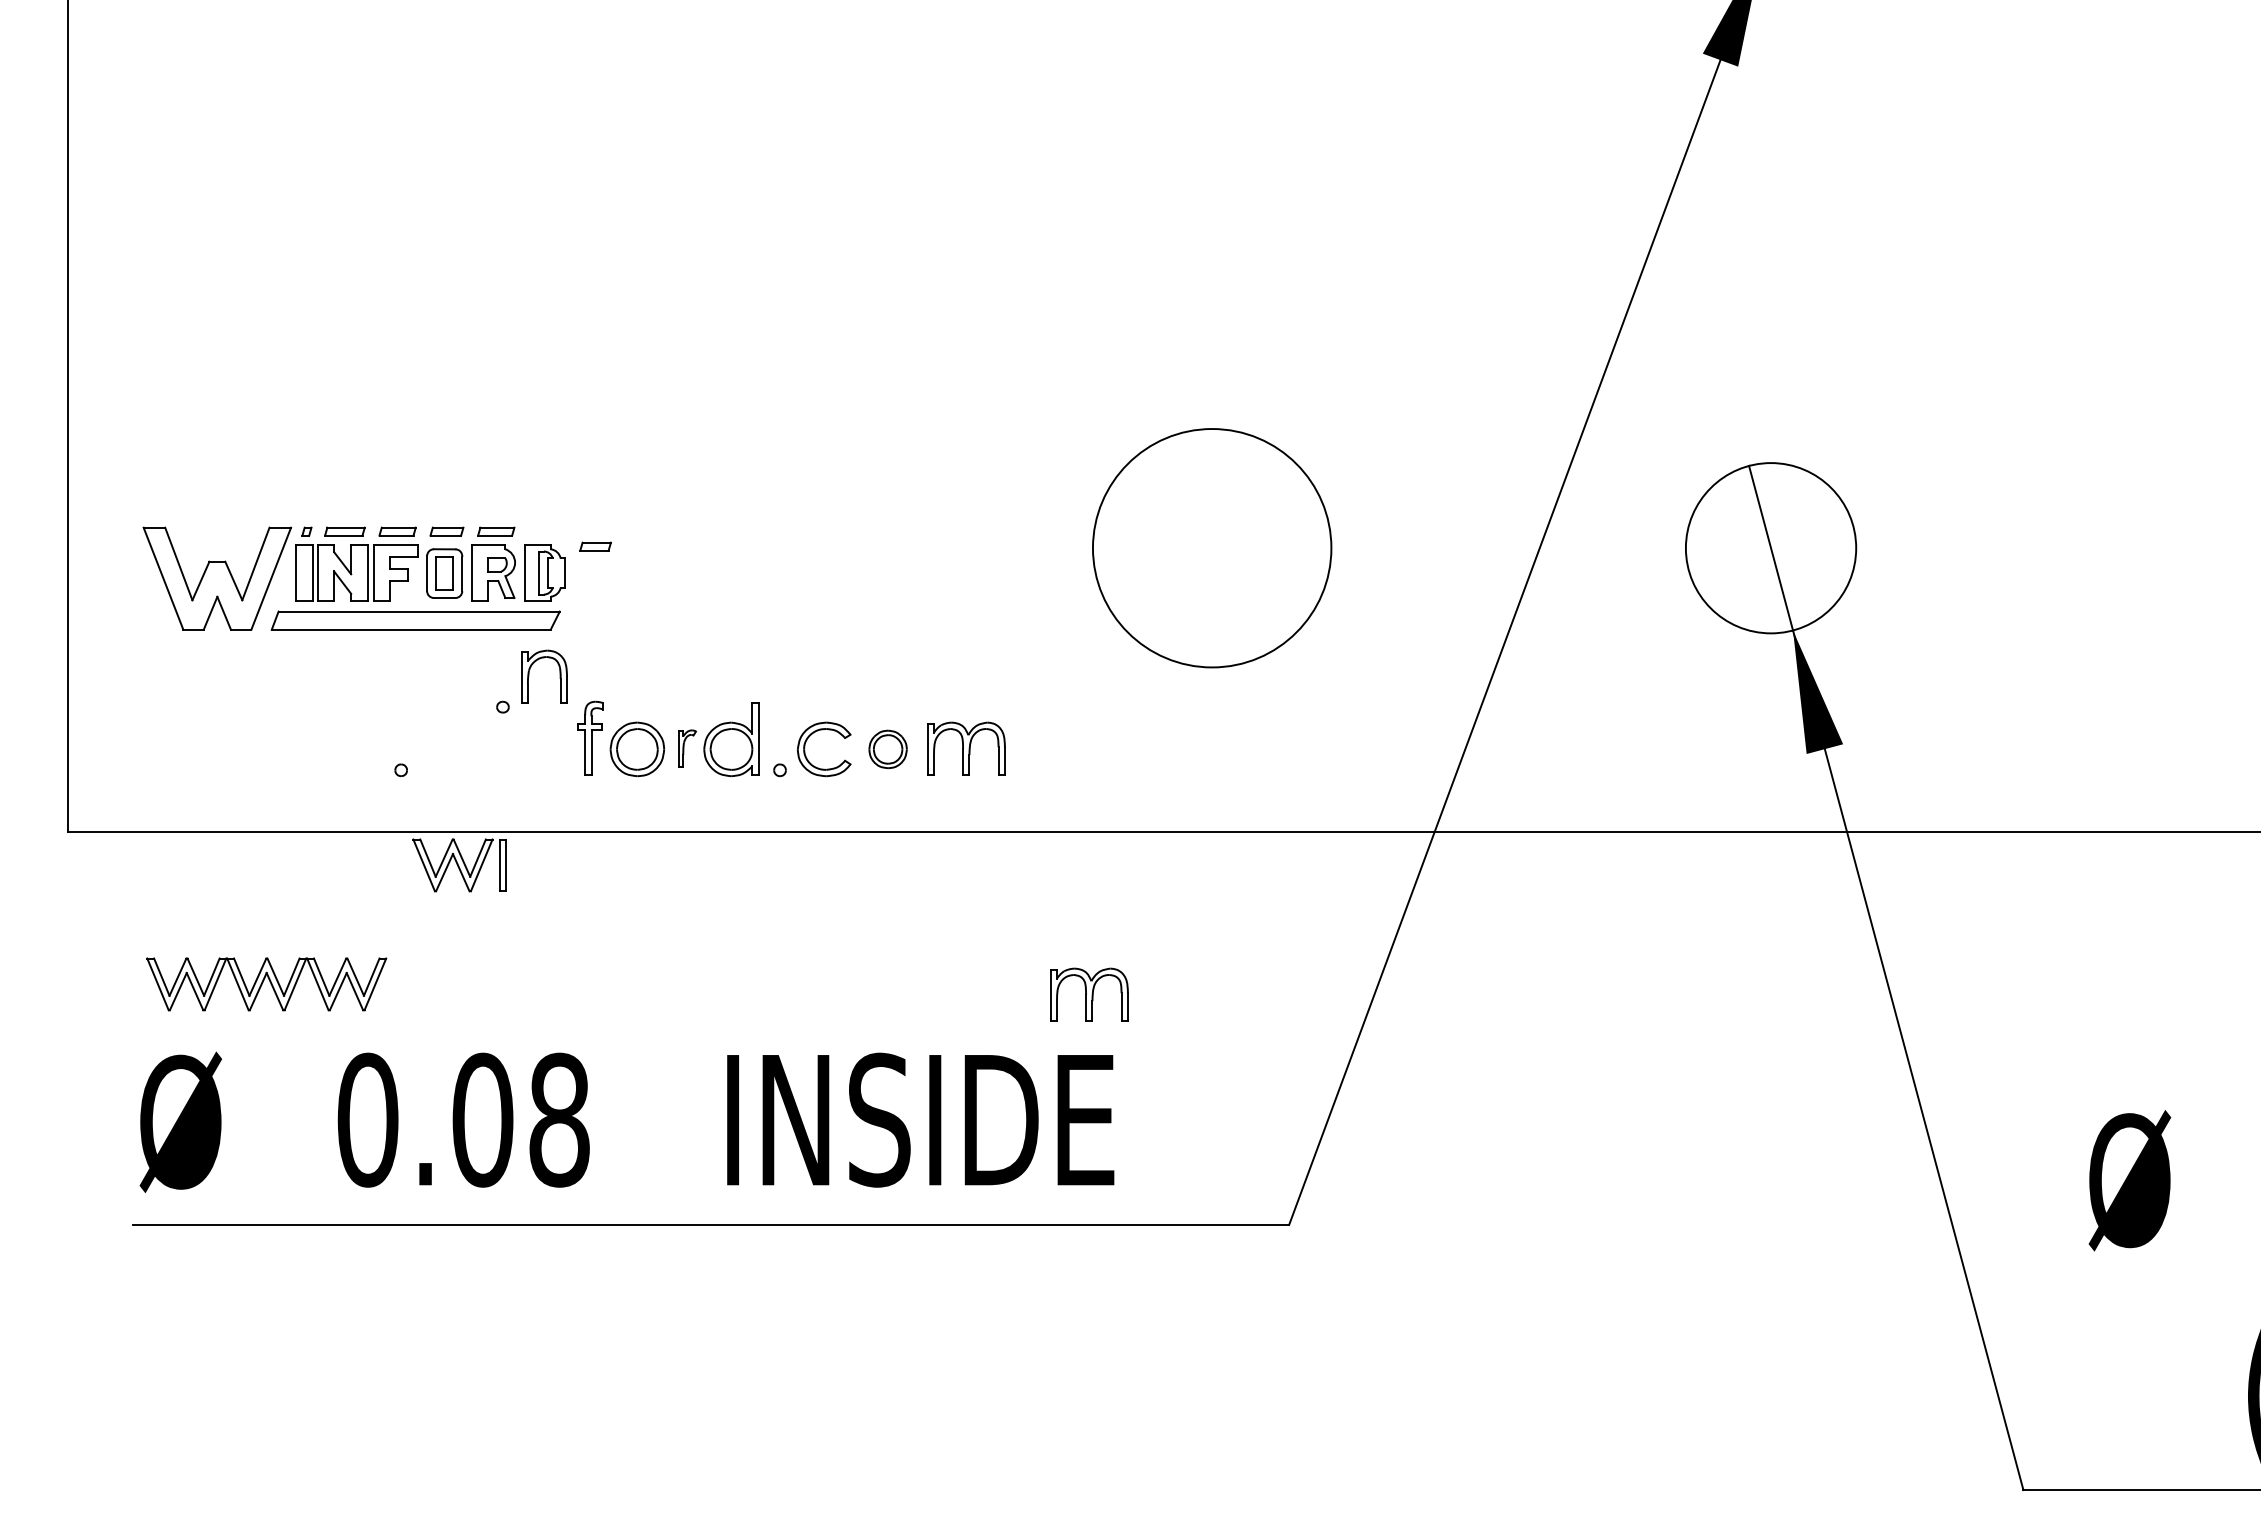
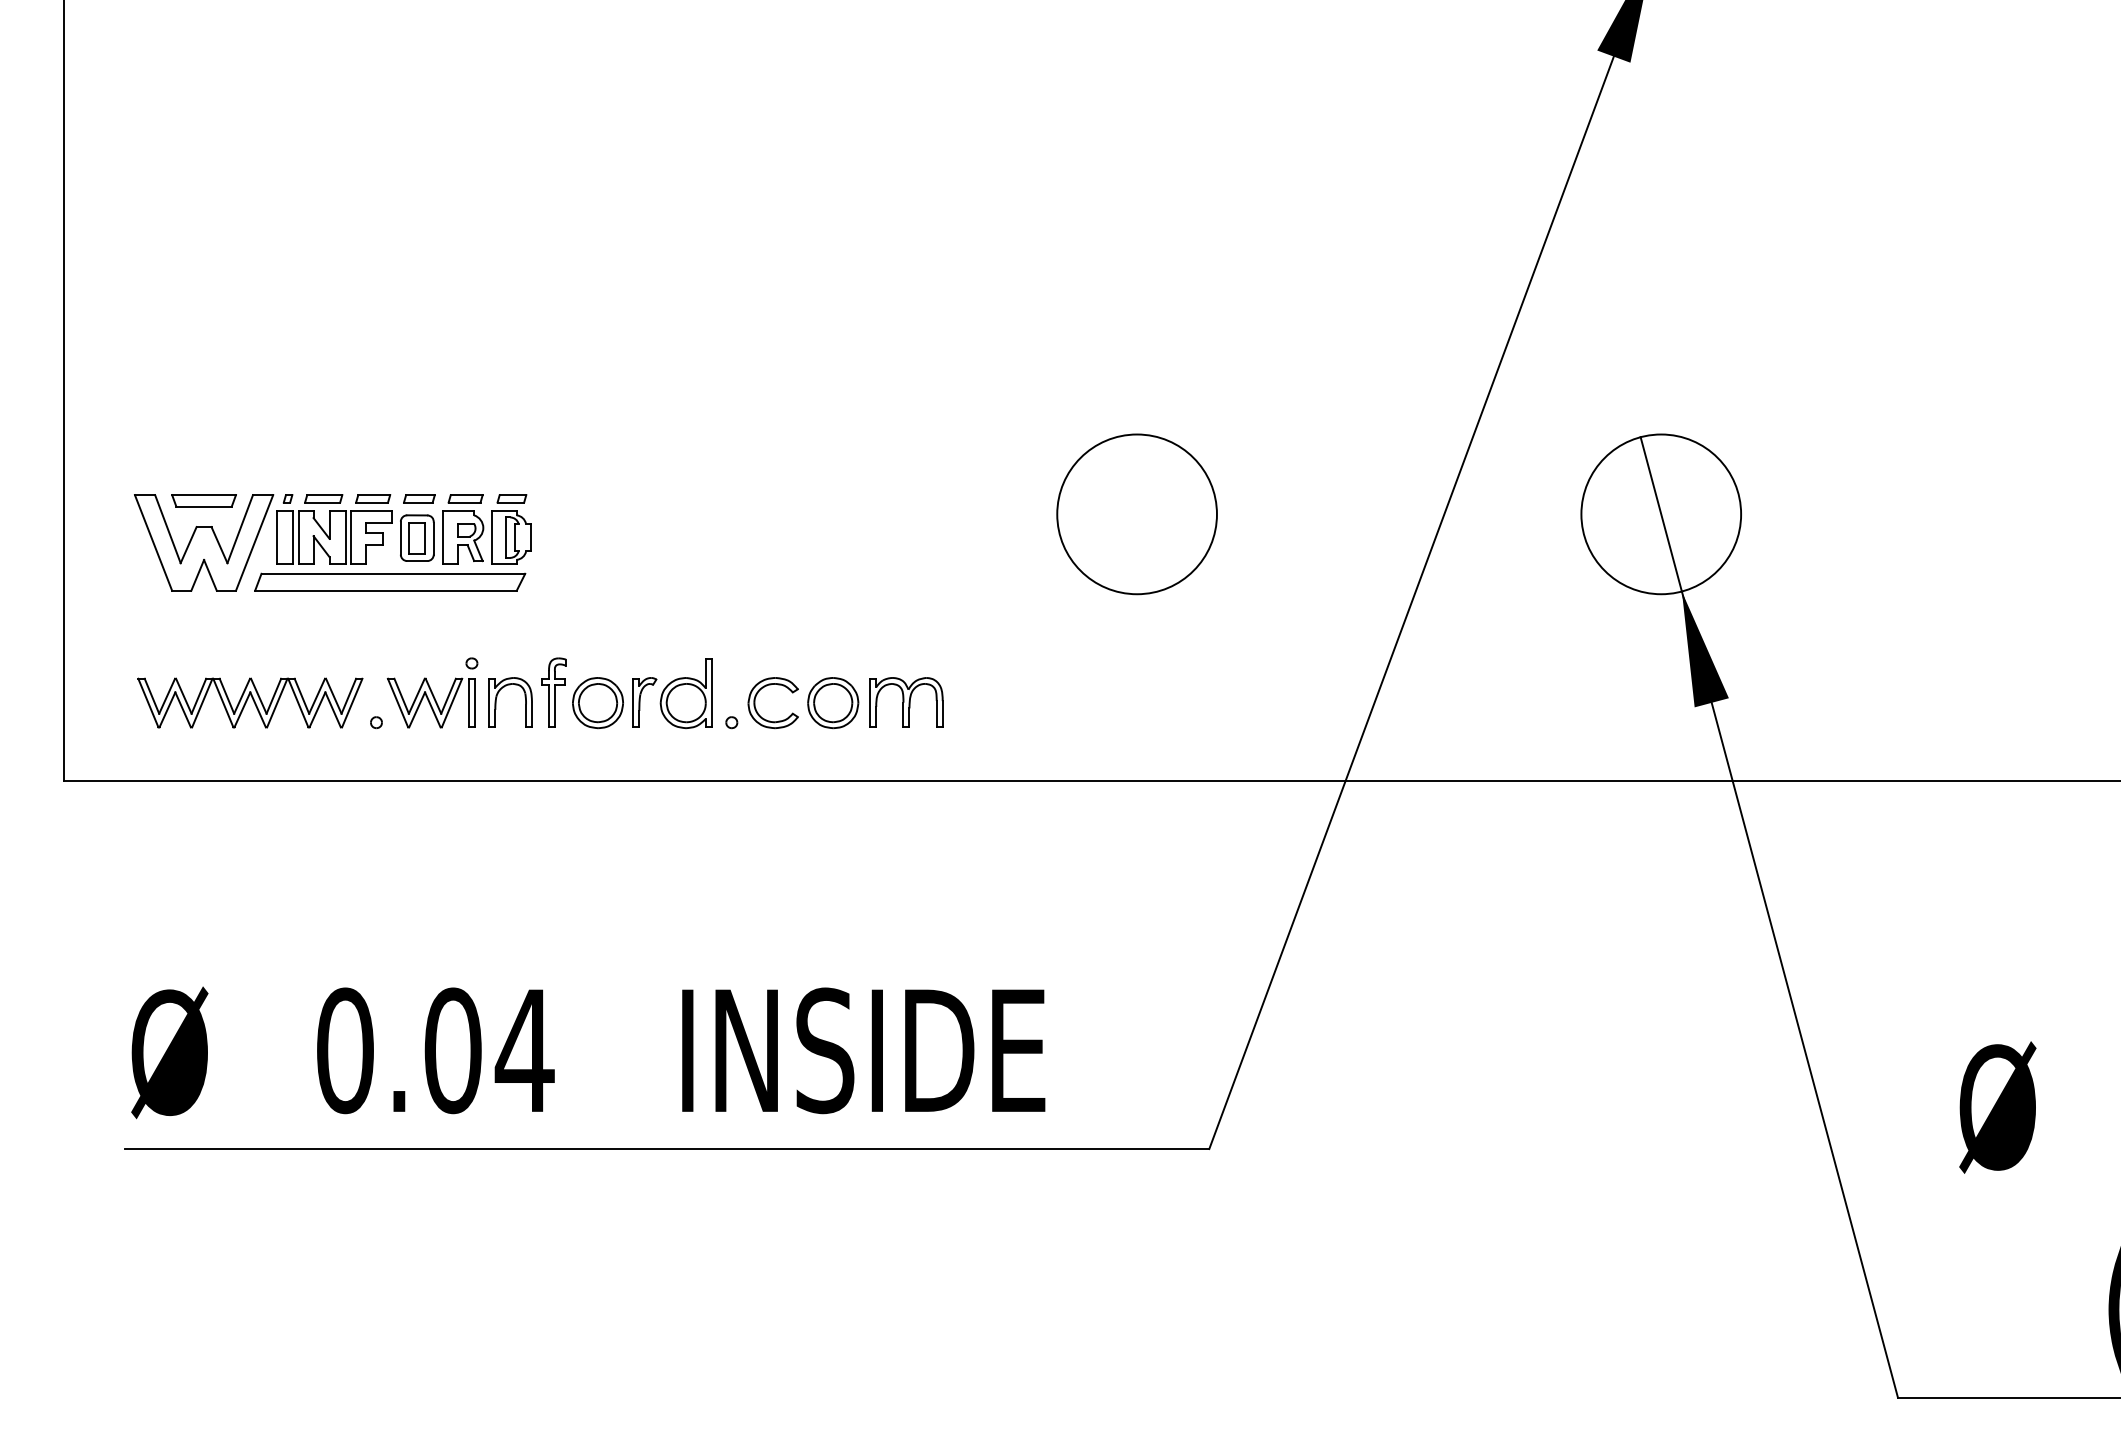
part: (217, 533) -> (204, 500), added
part: (595, 546) -> (511, 498), moved
circle: (1212, 548) -> (1137, 514), size x0.71
part: (529, 676) -> (496, 702), moved
part: (687, 748) -> (645, 702), size x1.43
part: (887, 749) -> (832, 703), size x1.43
part: (459, 865) -> (431, 703), moved
part: (266, 984) -> (250, 703), moved
part: (1089, 994) -> (1022, 932), removed
text: (559, 1119) -> (524, 1050), 0.08 -> 0.04

